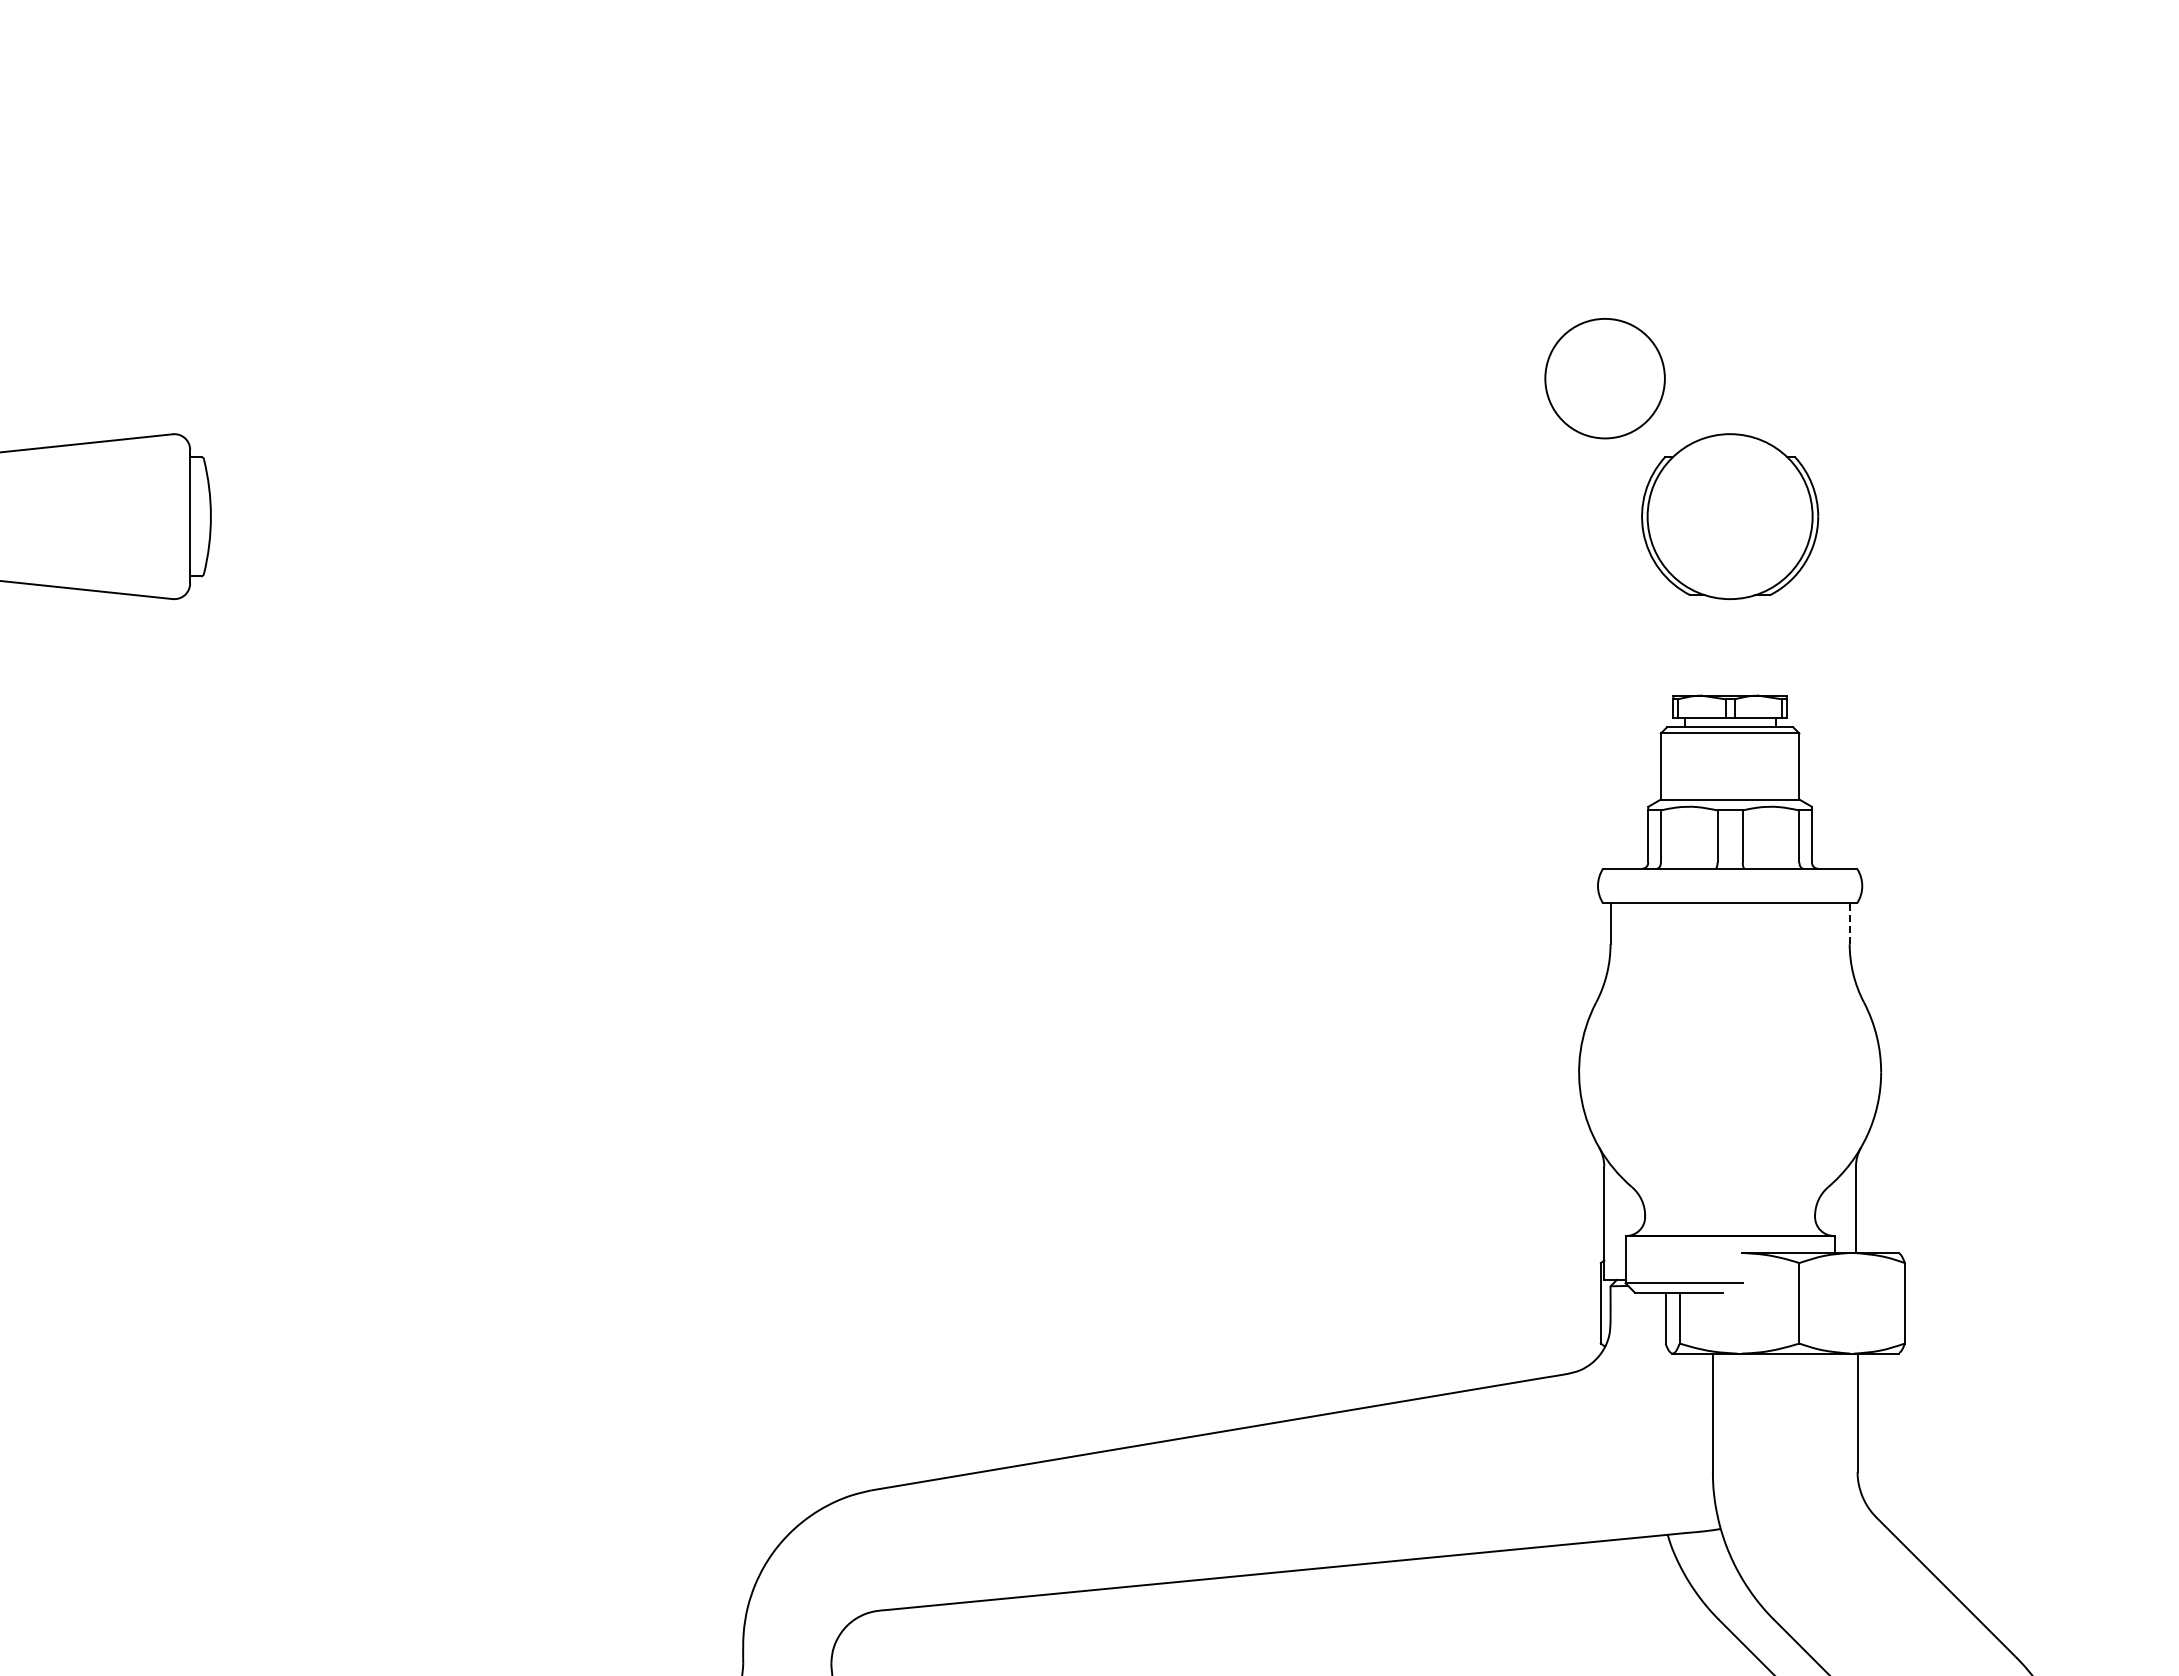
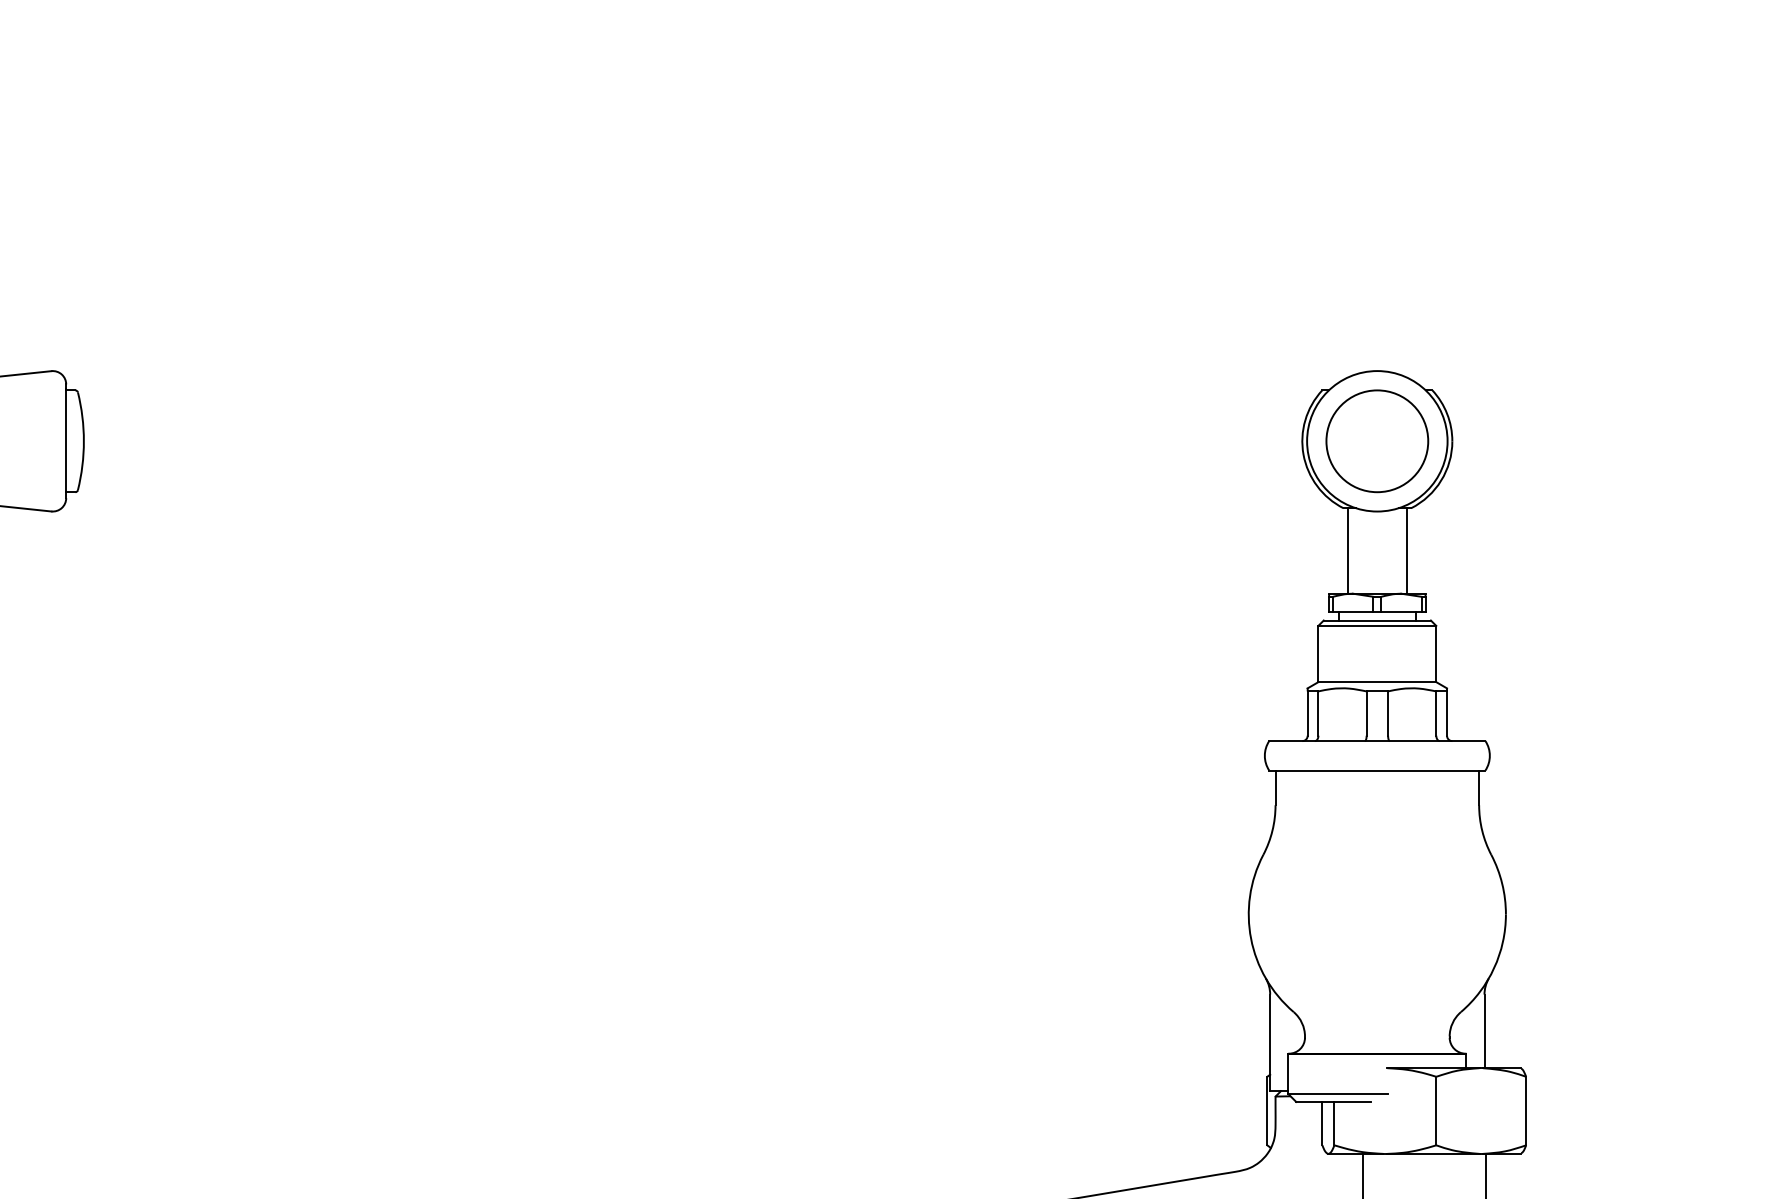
circle: (1604, 378) -> (1376, 441), moved
line: (1695, 645) -> (1347, 551), added
line: (1764, 645) -> (1406, 551), added
line: (1849, 923) -> (1478, 787), dashed -> solid

